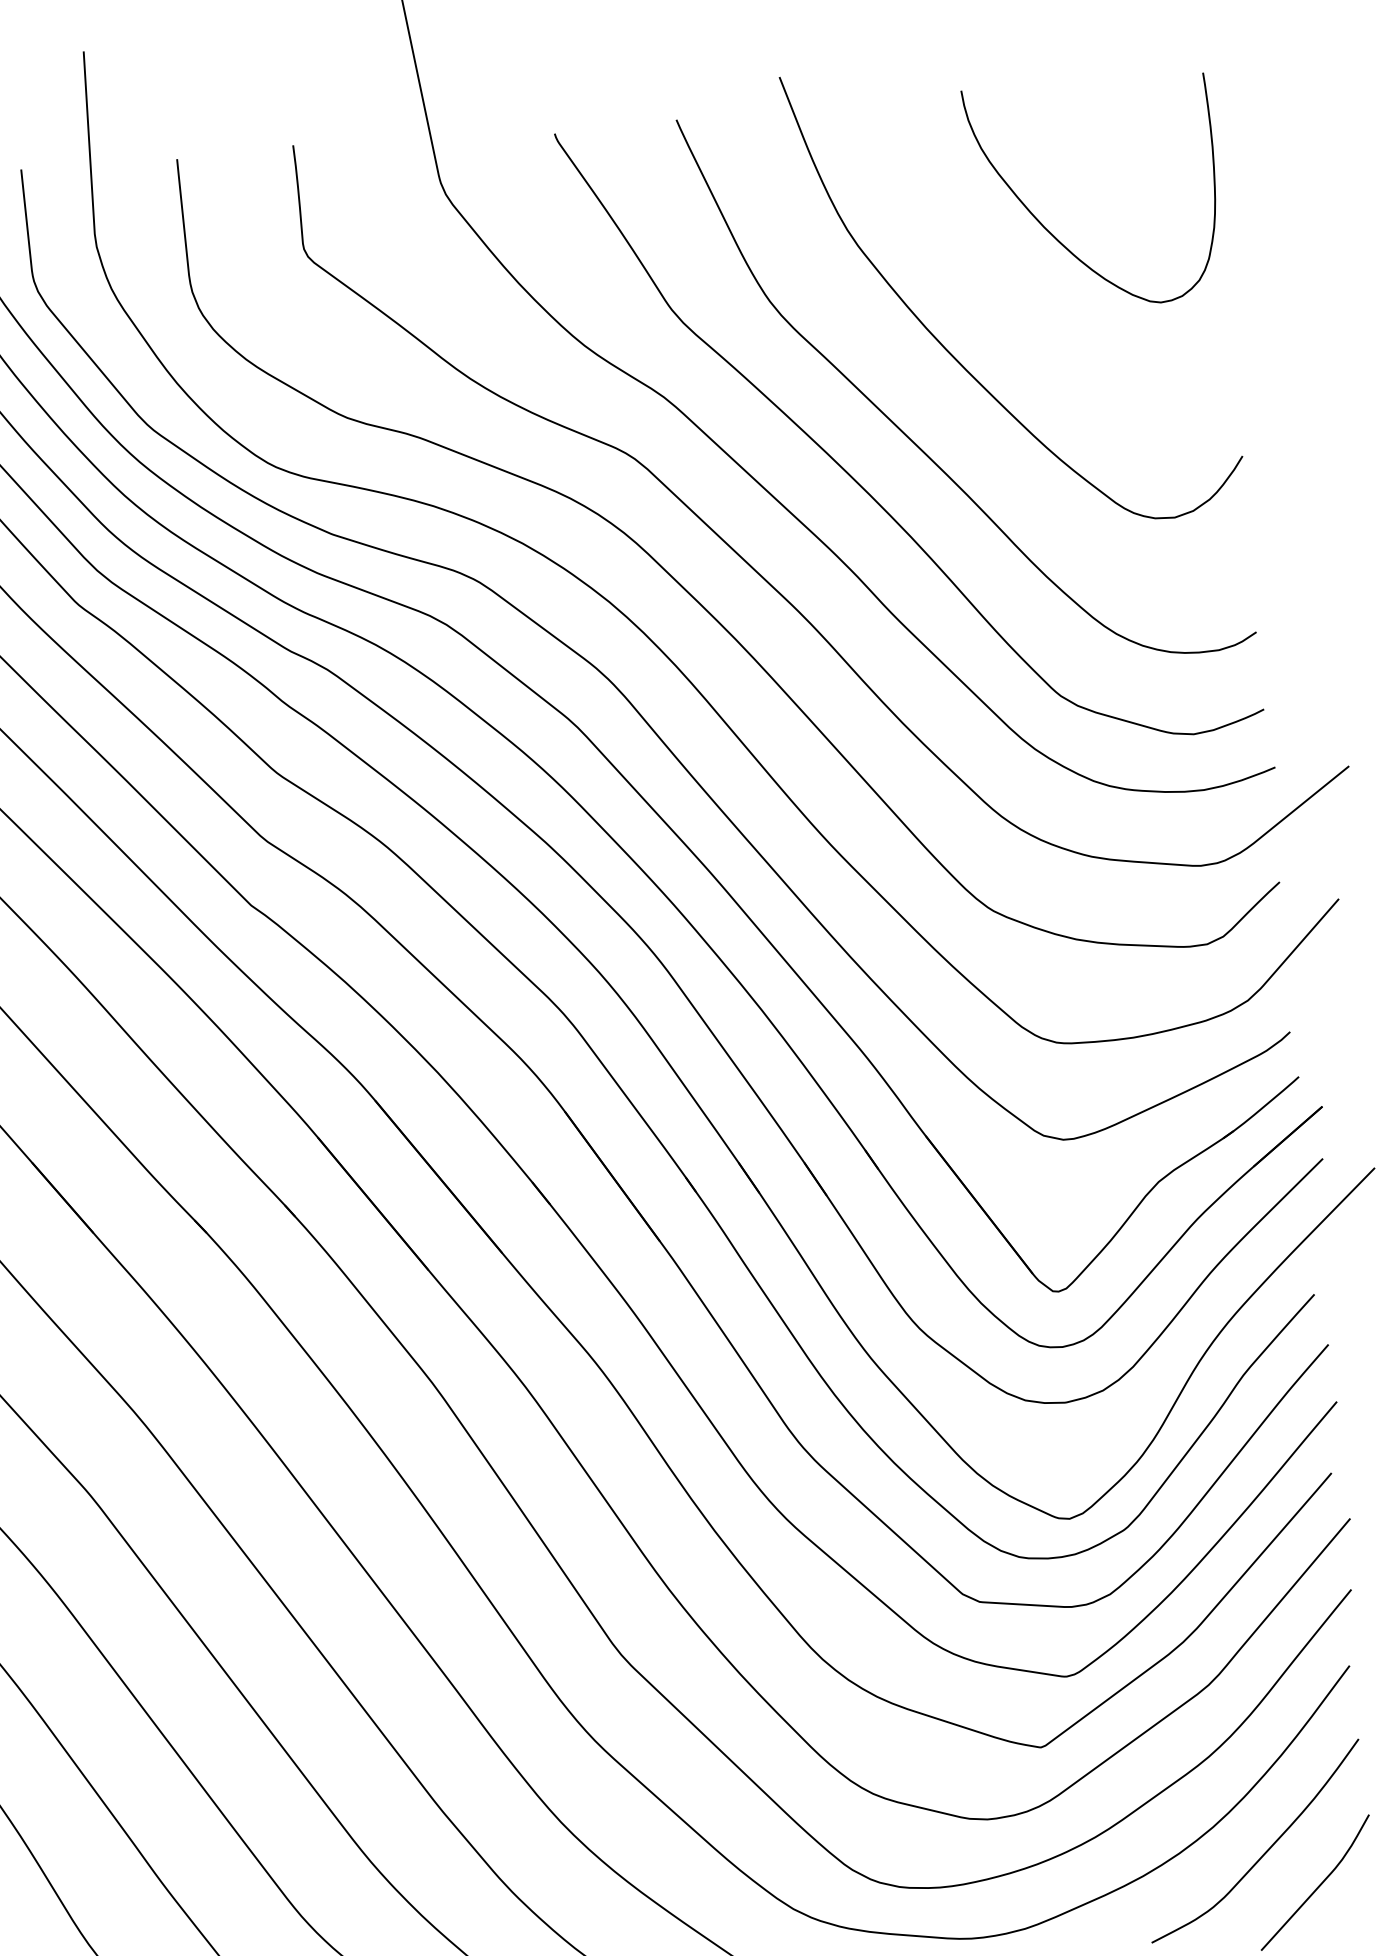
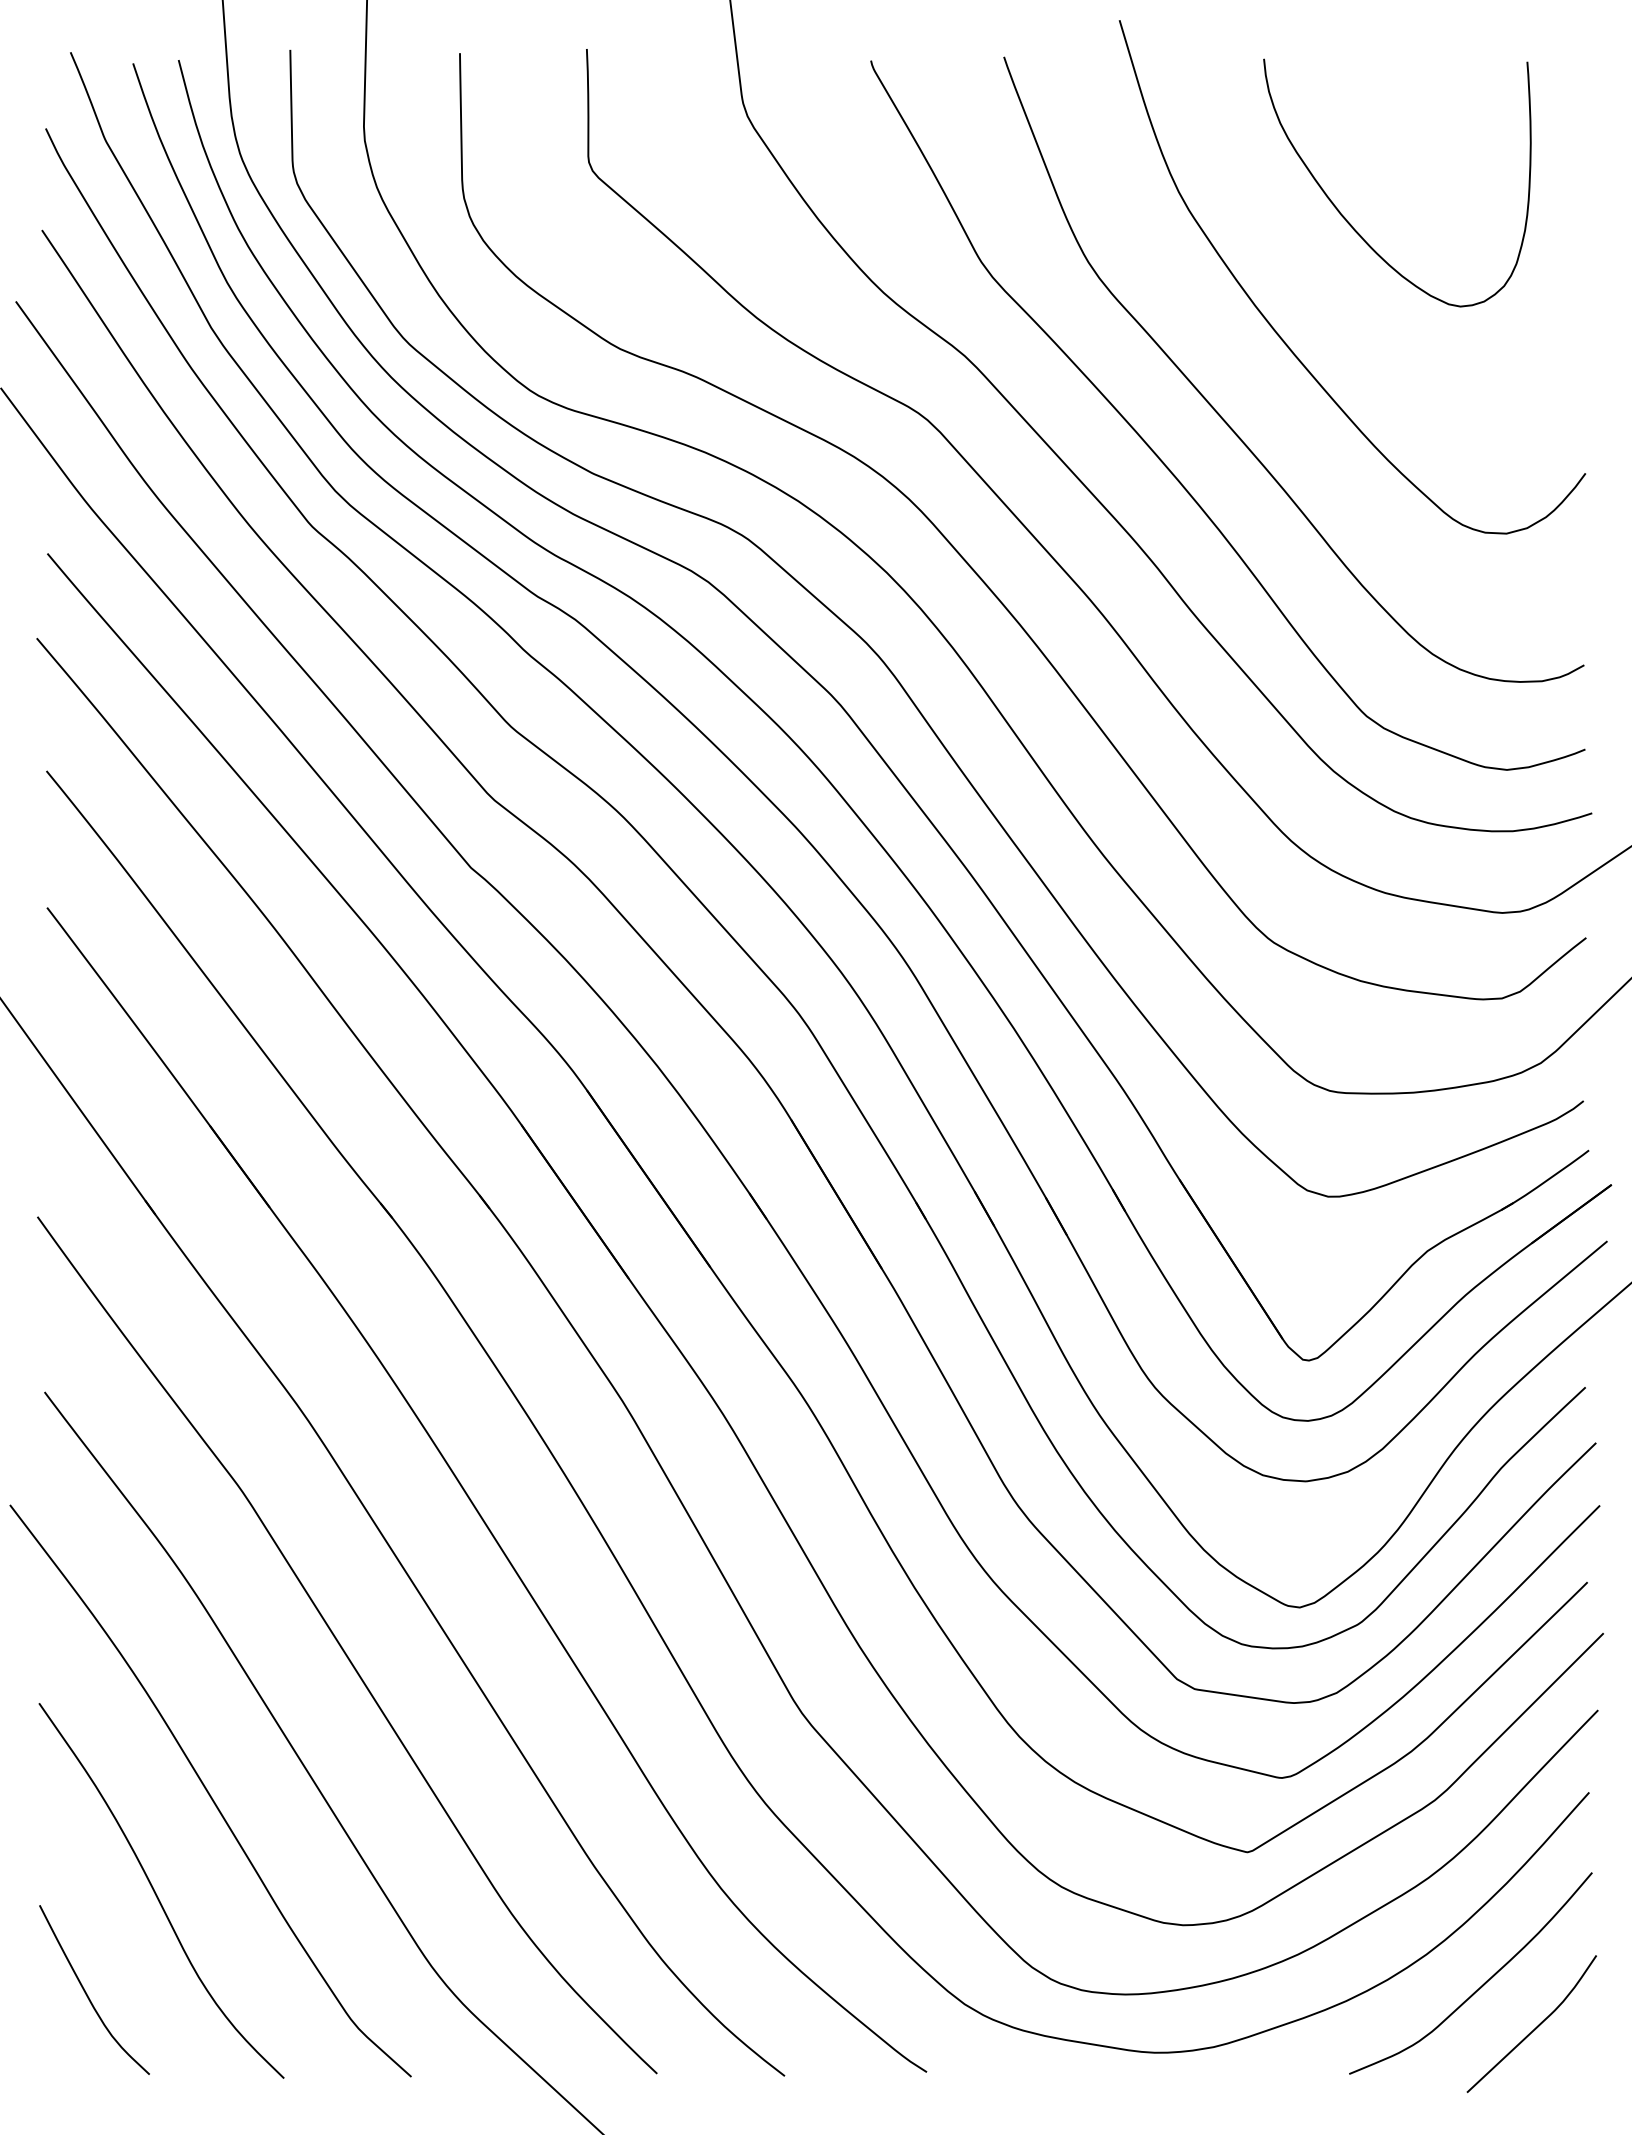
curve: (1055, 236) -> (1352, 225), moved

